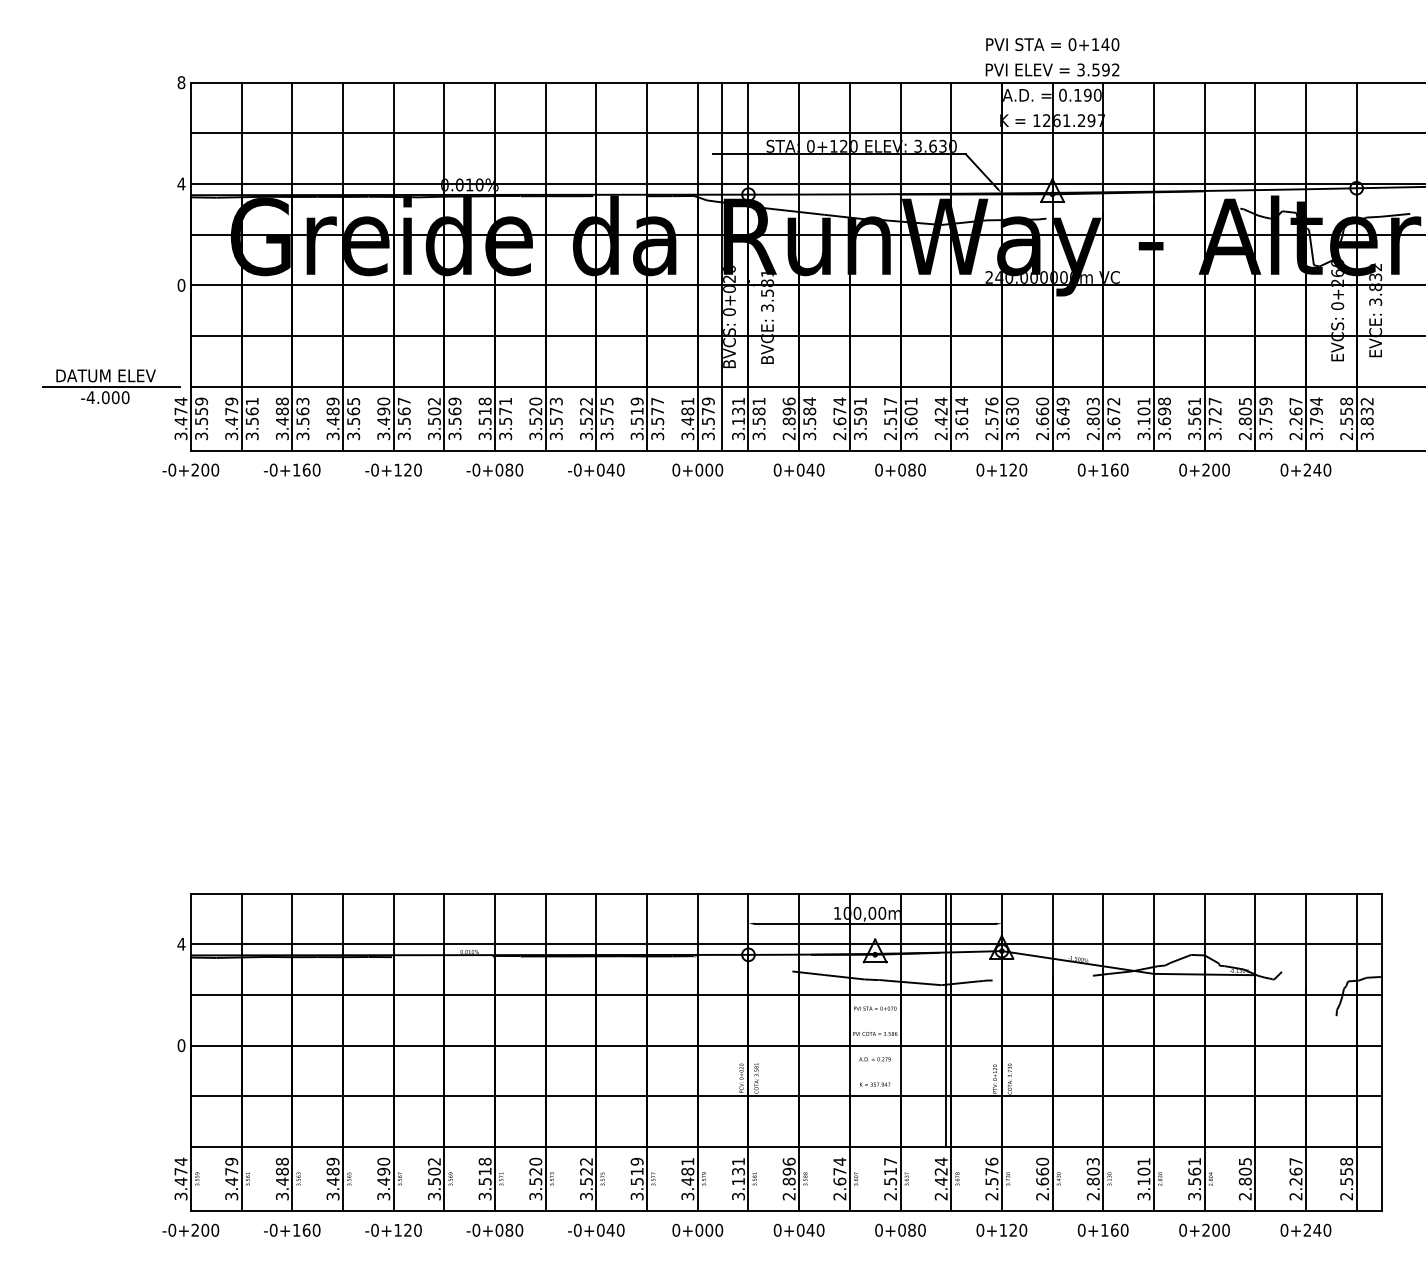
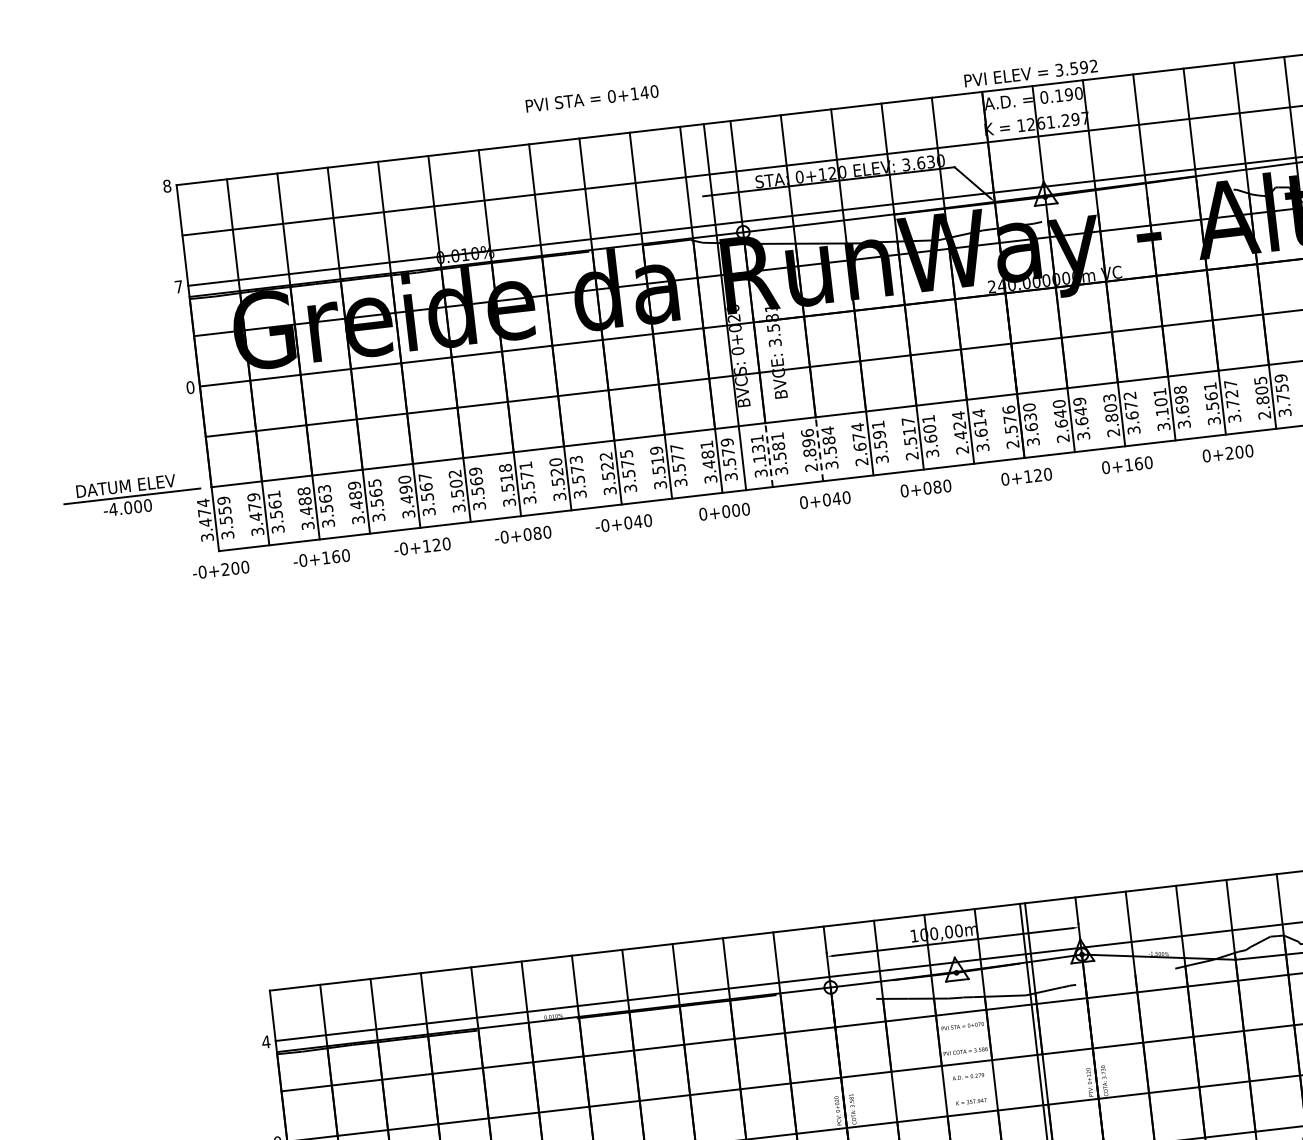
text: (1052, 44) -> (591, 98), moved
text: (181, 183) -> (178, 286), 4 -> 7
text: (1042, 411) -> (1060, 413), 2.660 -> 2.640
line: (748, 418) -> (769, 454), solid -> dashed
line: (799, 418) -> (819, 448), solid -> dashed

